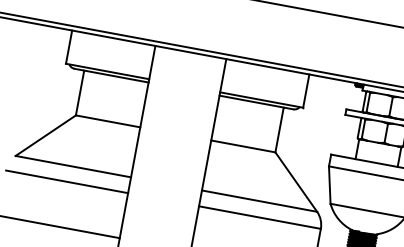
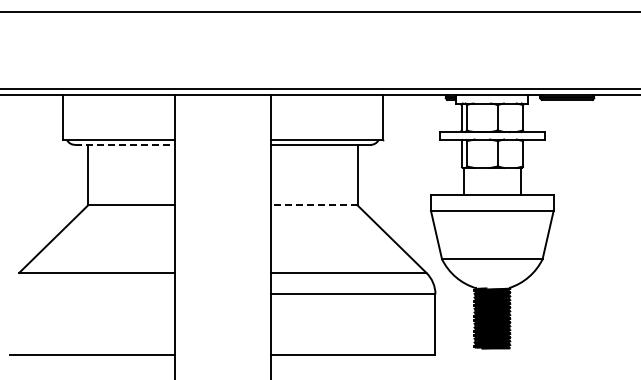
line: (111, 75) -> (125, 144), solid -> dashed
line: (242, 146) -> (313, 205), solid -> dashed
line: (66, 181) -> (92, 294), removed

